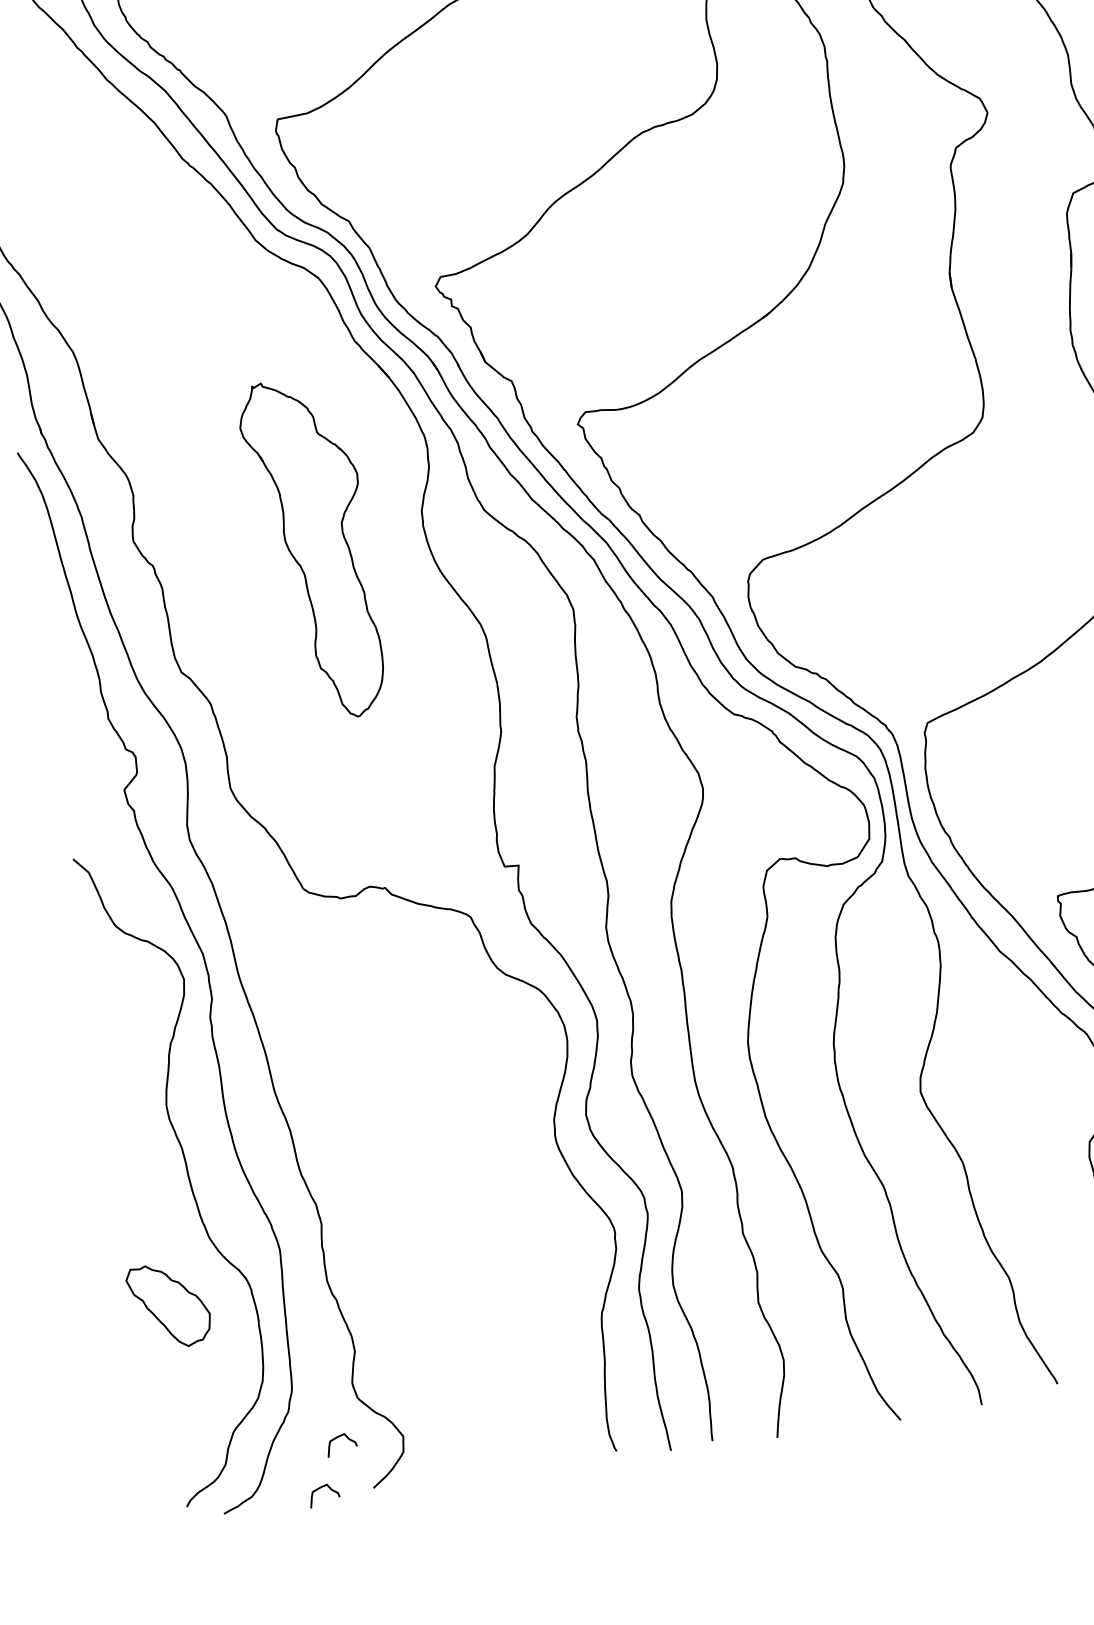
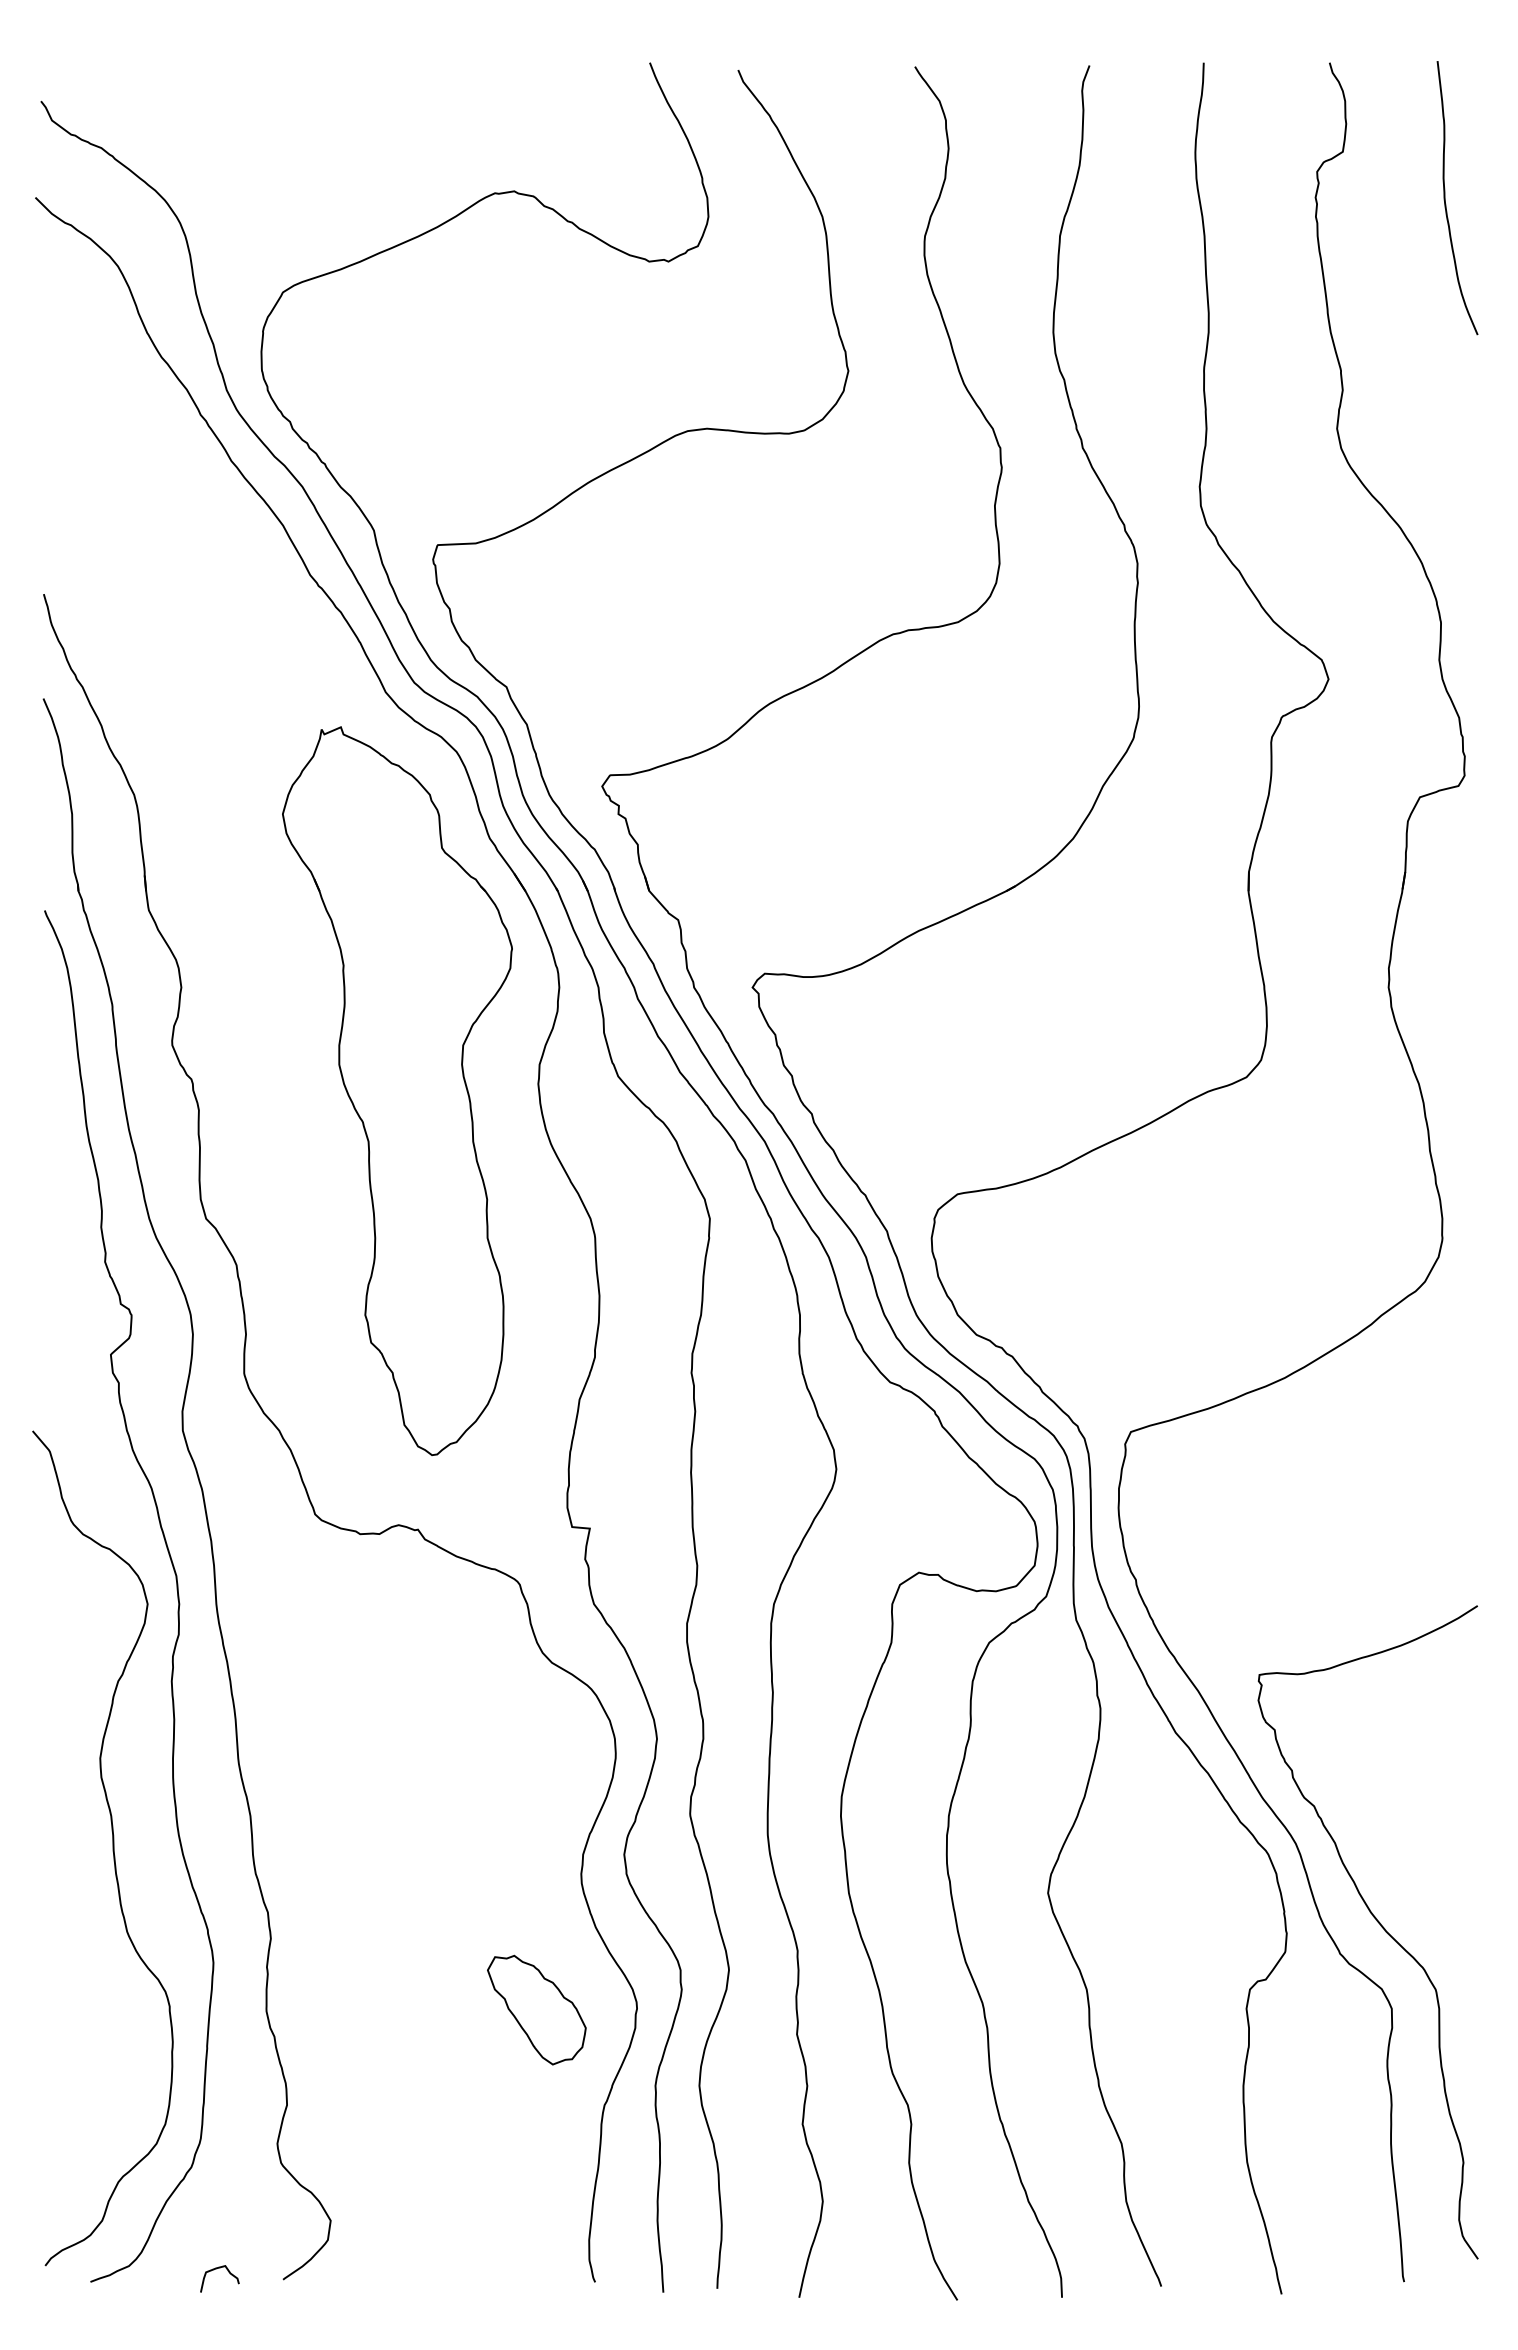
part: (314, 548) -> (397, 1090), size x1.67
part: (169, 1305) -> (536, 2009), moved
curve: (337, 1437) -> (248, 2209), removed

